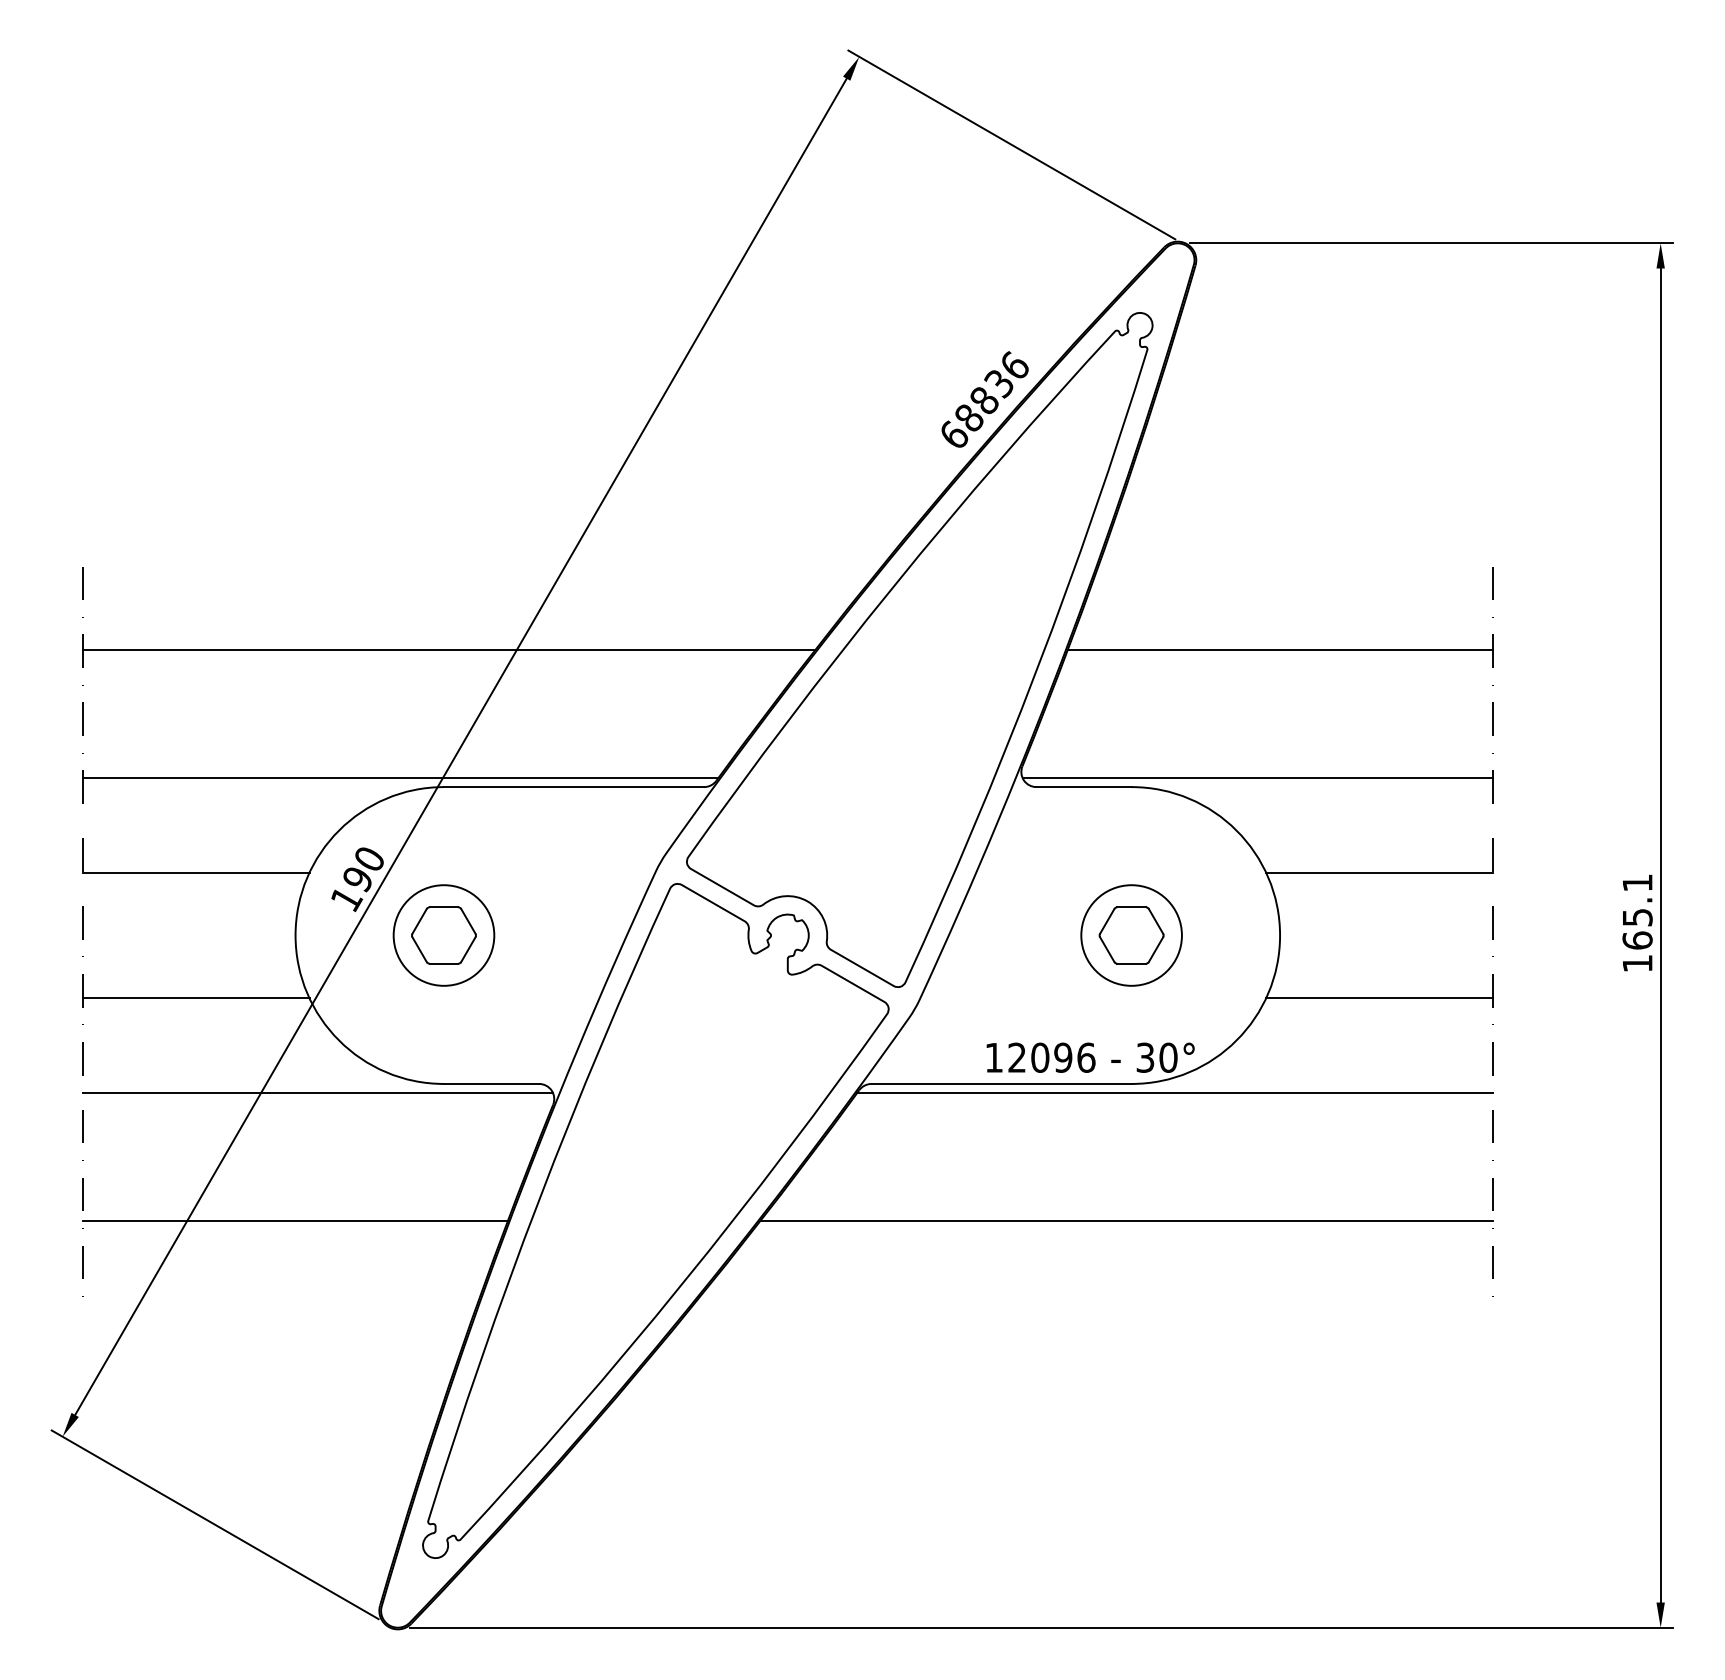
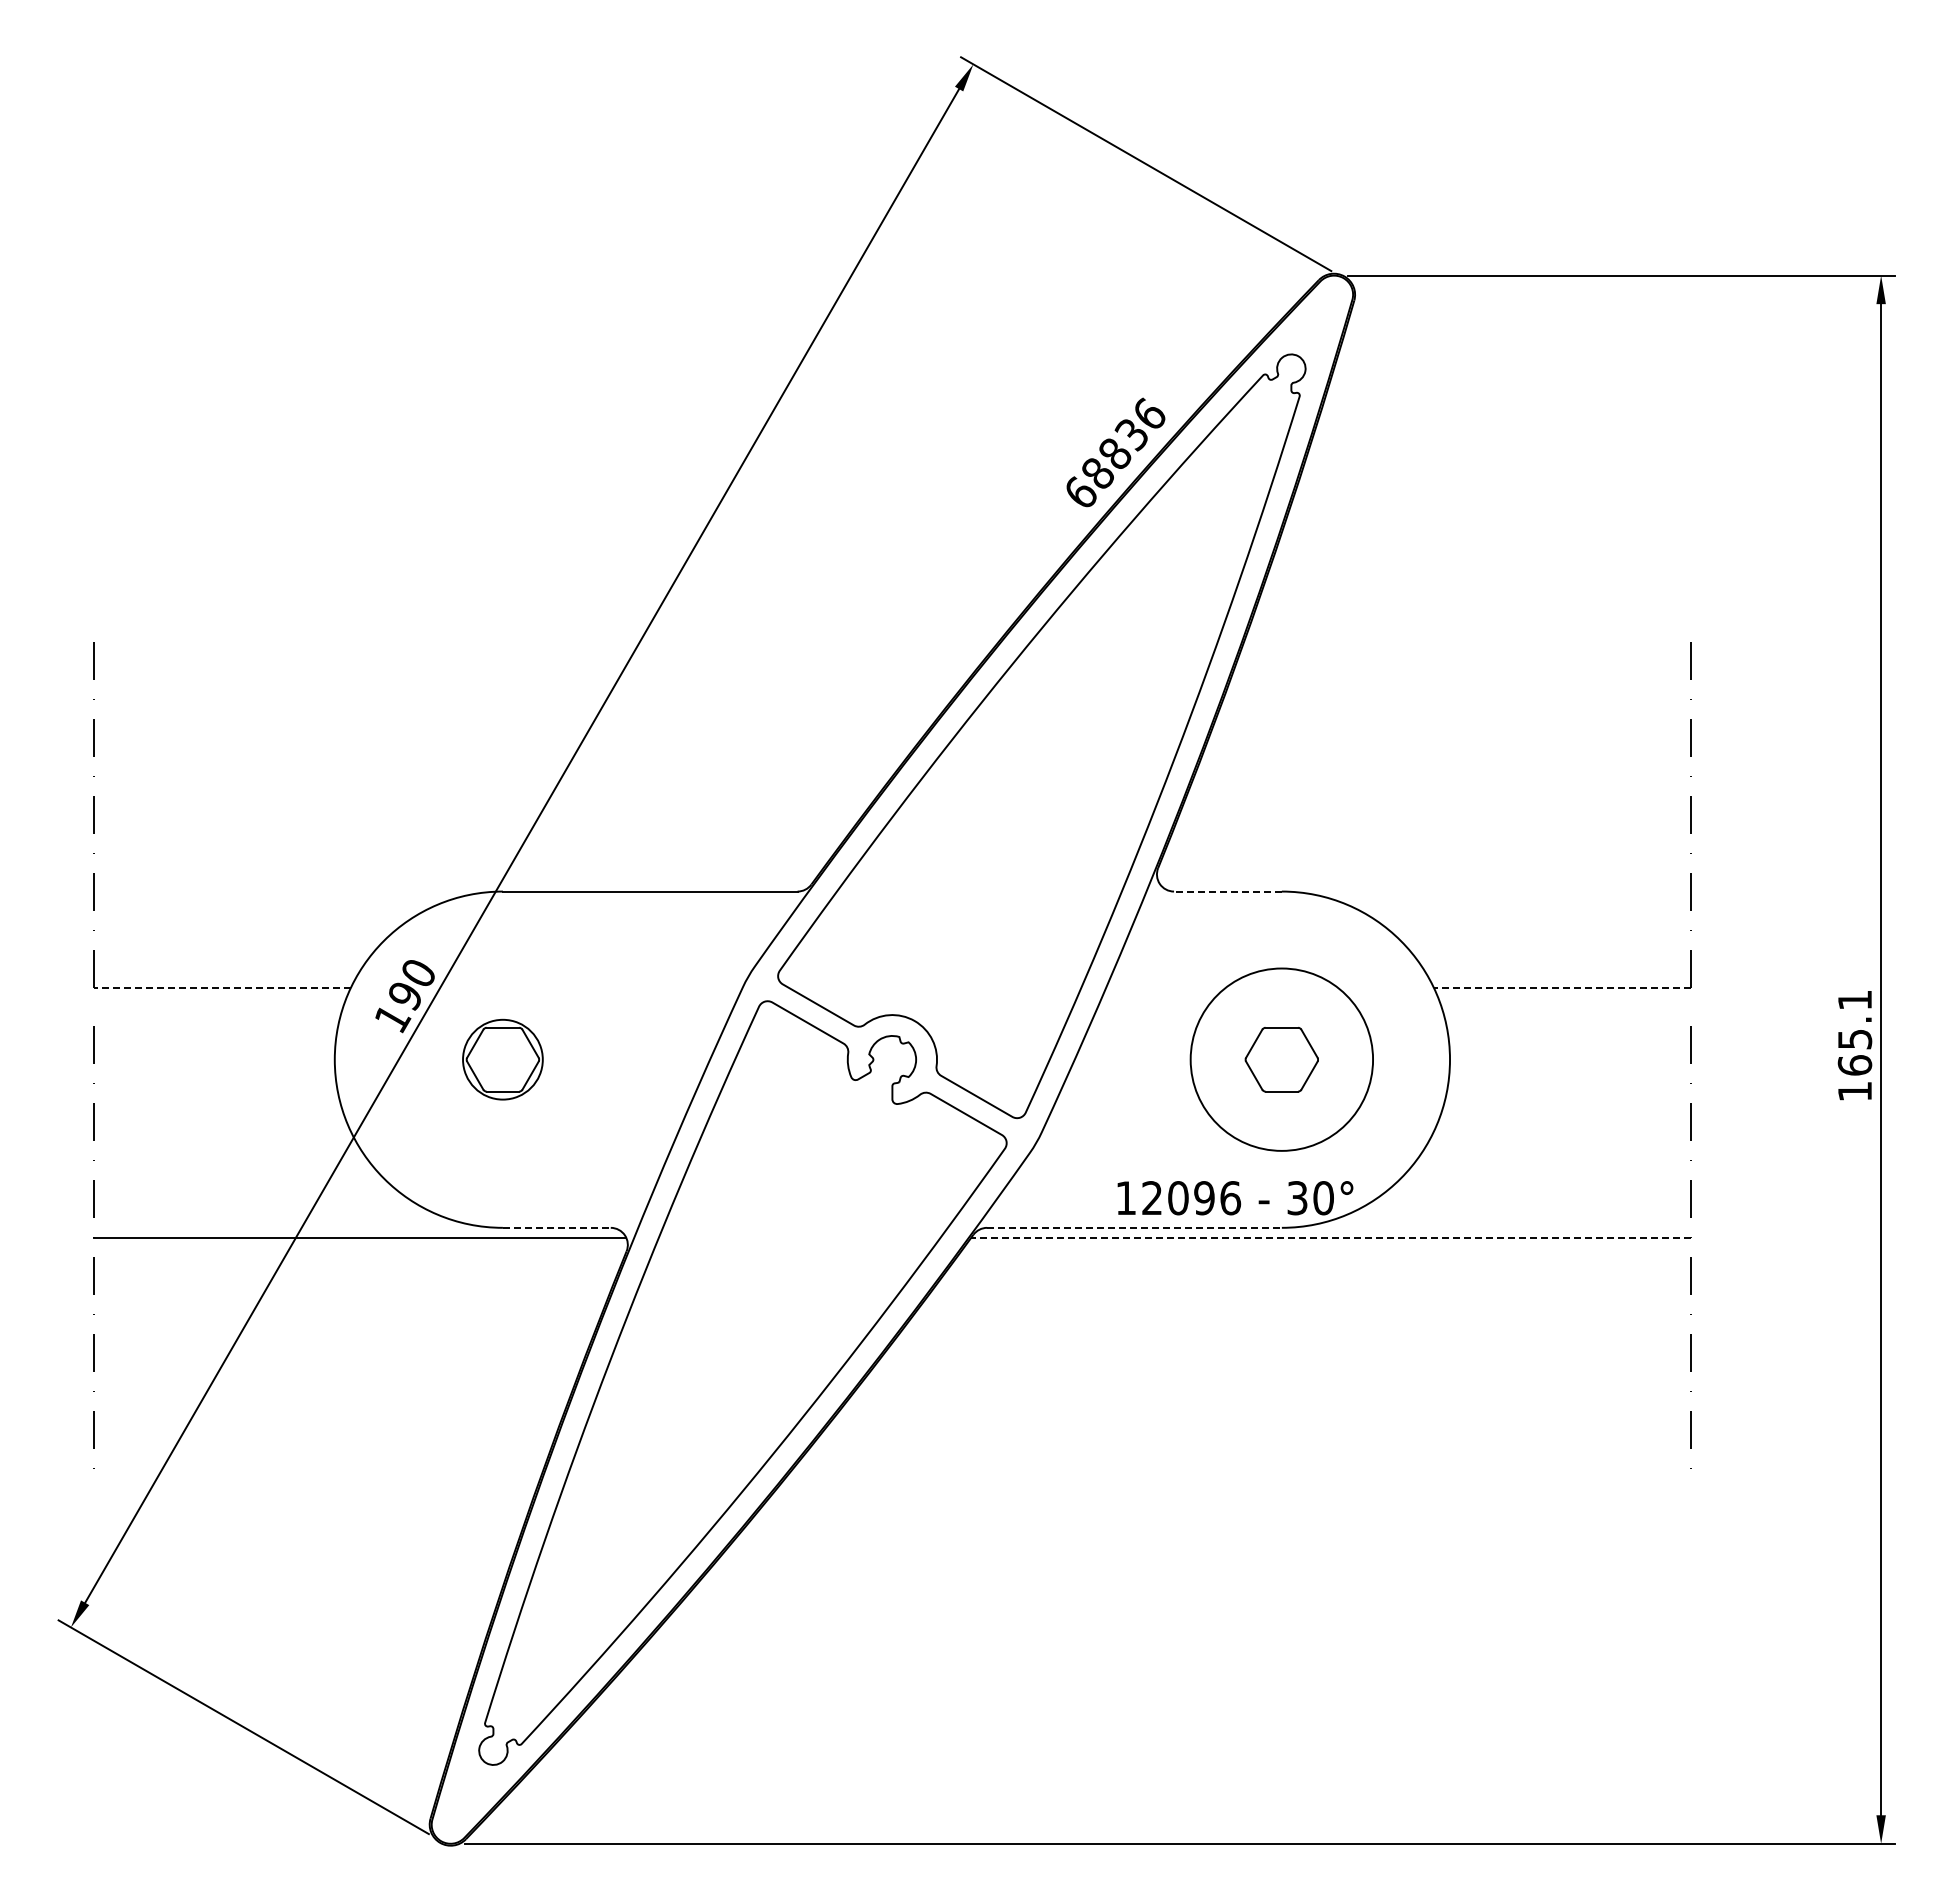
line: (448, 650) -> (508, 736), removed
line: (1280, 650) -> (1450, 736), removed
line: (400, 778) -> (453, 881), removed
line: (1257, 778) -> (1424, 881), removed
line: (1083, 787) -> (1227, 891), solid -> dashed
line: (195, 872) -> (221, 988), solid -> dashed
line: (1379, 872) -> (1562, 988), solid -> dashed
circle: (443, 935) -> (502, 1059), size x0.7
circle: (1131, 935) -> (1281, 1059), size x1.6
line: (195, 998) -> (221, 1130), removed
line: (1379, 998) -> (1562, 1130), removed
line: (491, 1083) -> (556, 1227), solid -> dashed
line: (1002, 1083) -> (1135, 1227), solid -> dashed
line: (1175, 1092) -> (1331, 1237), solid -> dashed
line: (295, 1220) -> (334, 1382), removed
line: (1126, 1220) -> (1276, 1382), removed

